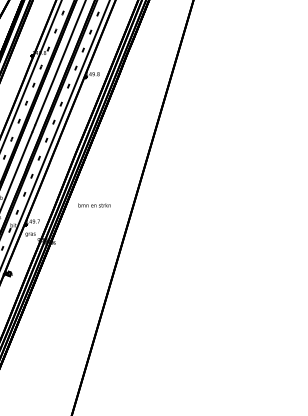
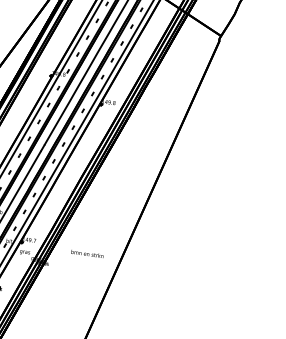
text: (94, 205) -> (87, 254), moved

